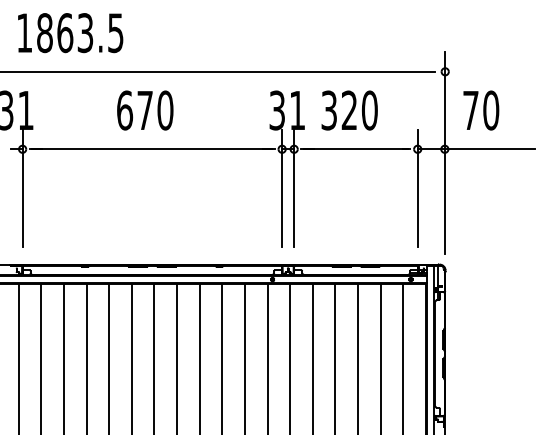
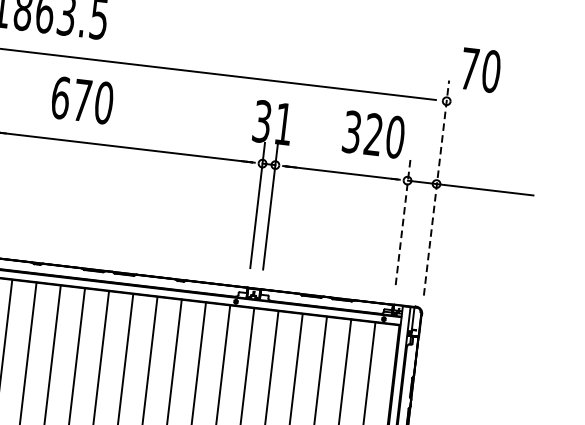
text: (145, 110) -> (82, 100), moved
text: (349, 110) -> (373, 134), moved
text: (481, 110) -> (481, 70), moved
line: (445, 152) -> (436, 187), solid -> dashed
line: (418, 187) -> (403, 221), solid -> dashed

